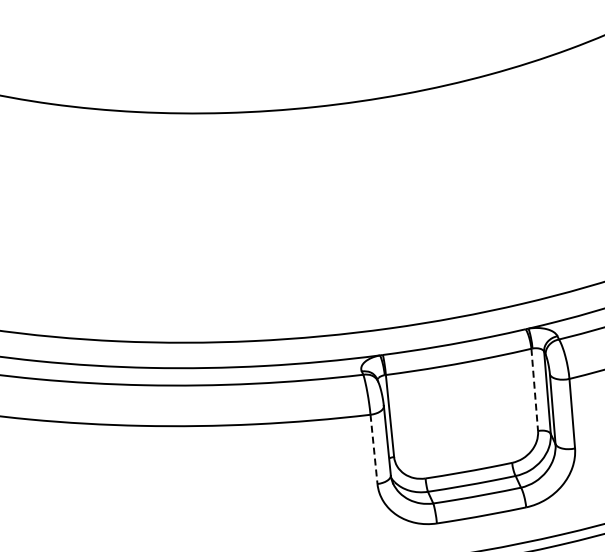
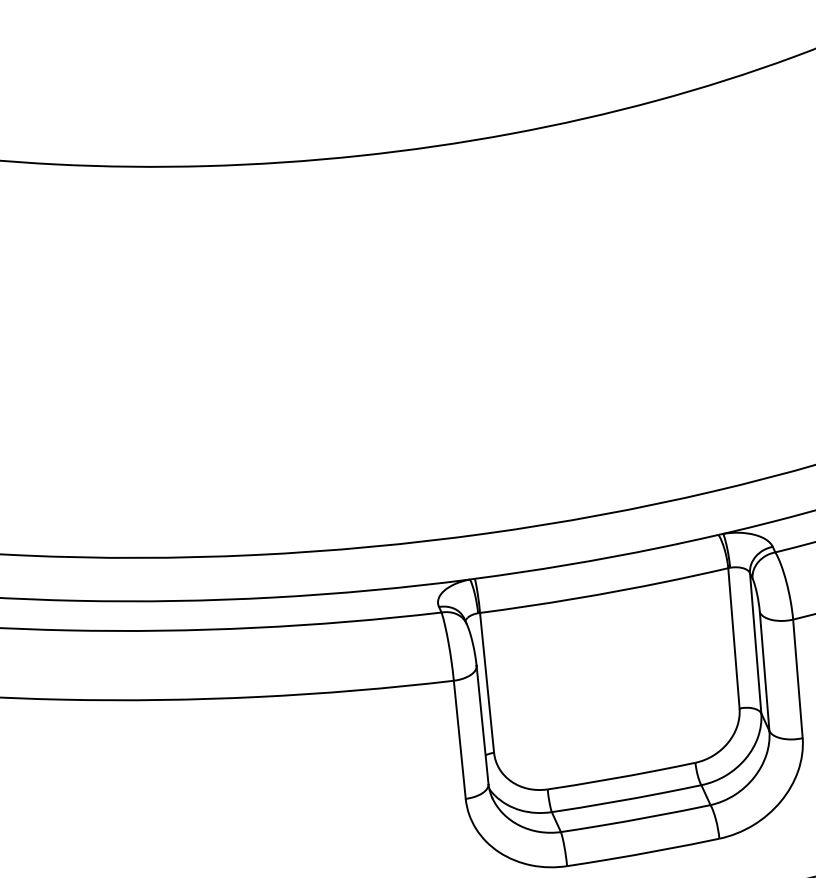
line: (534, 390) -> (733, 639), dashed -> solid
line: (374, 449) -> (460, 739), dashed -> solid

